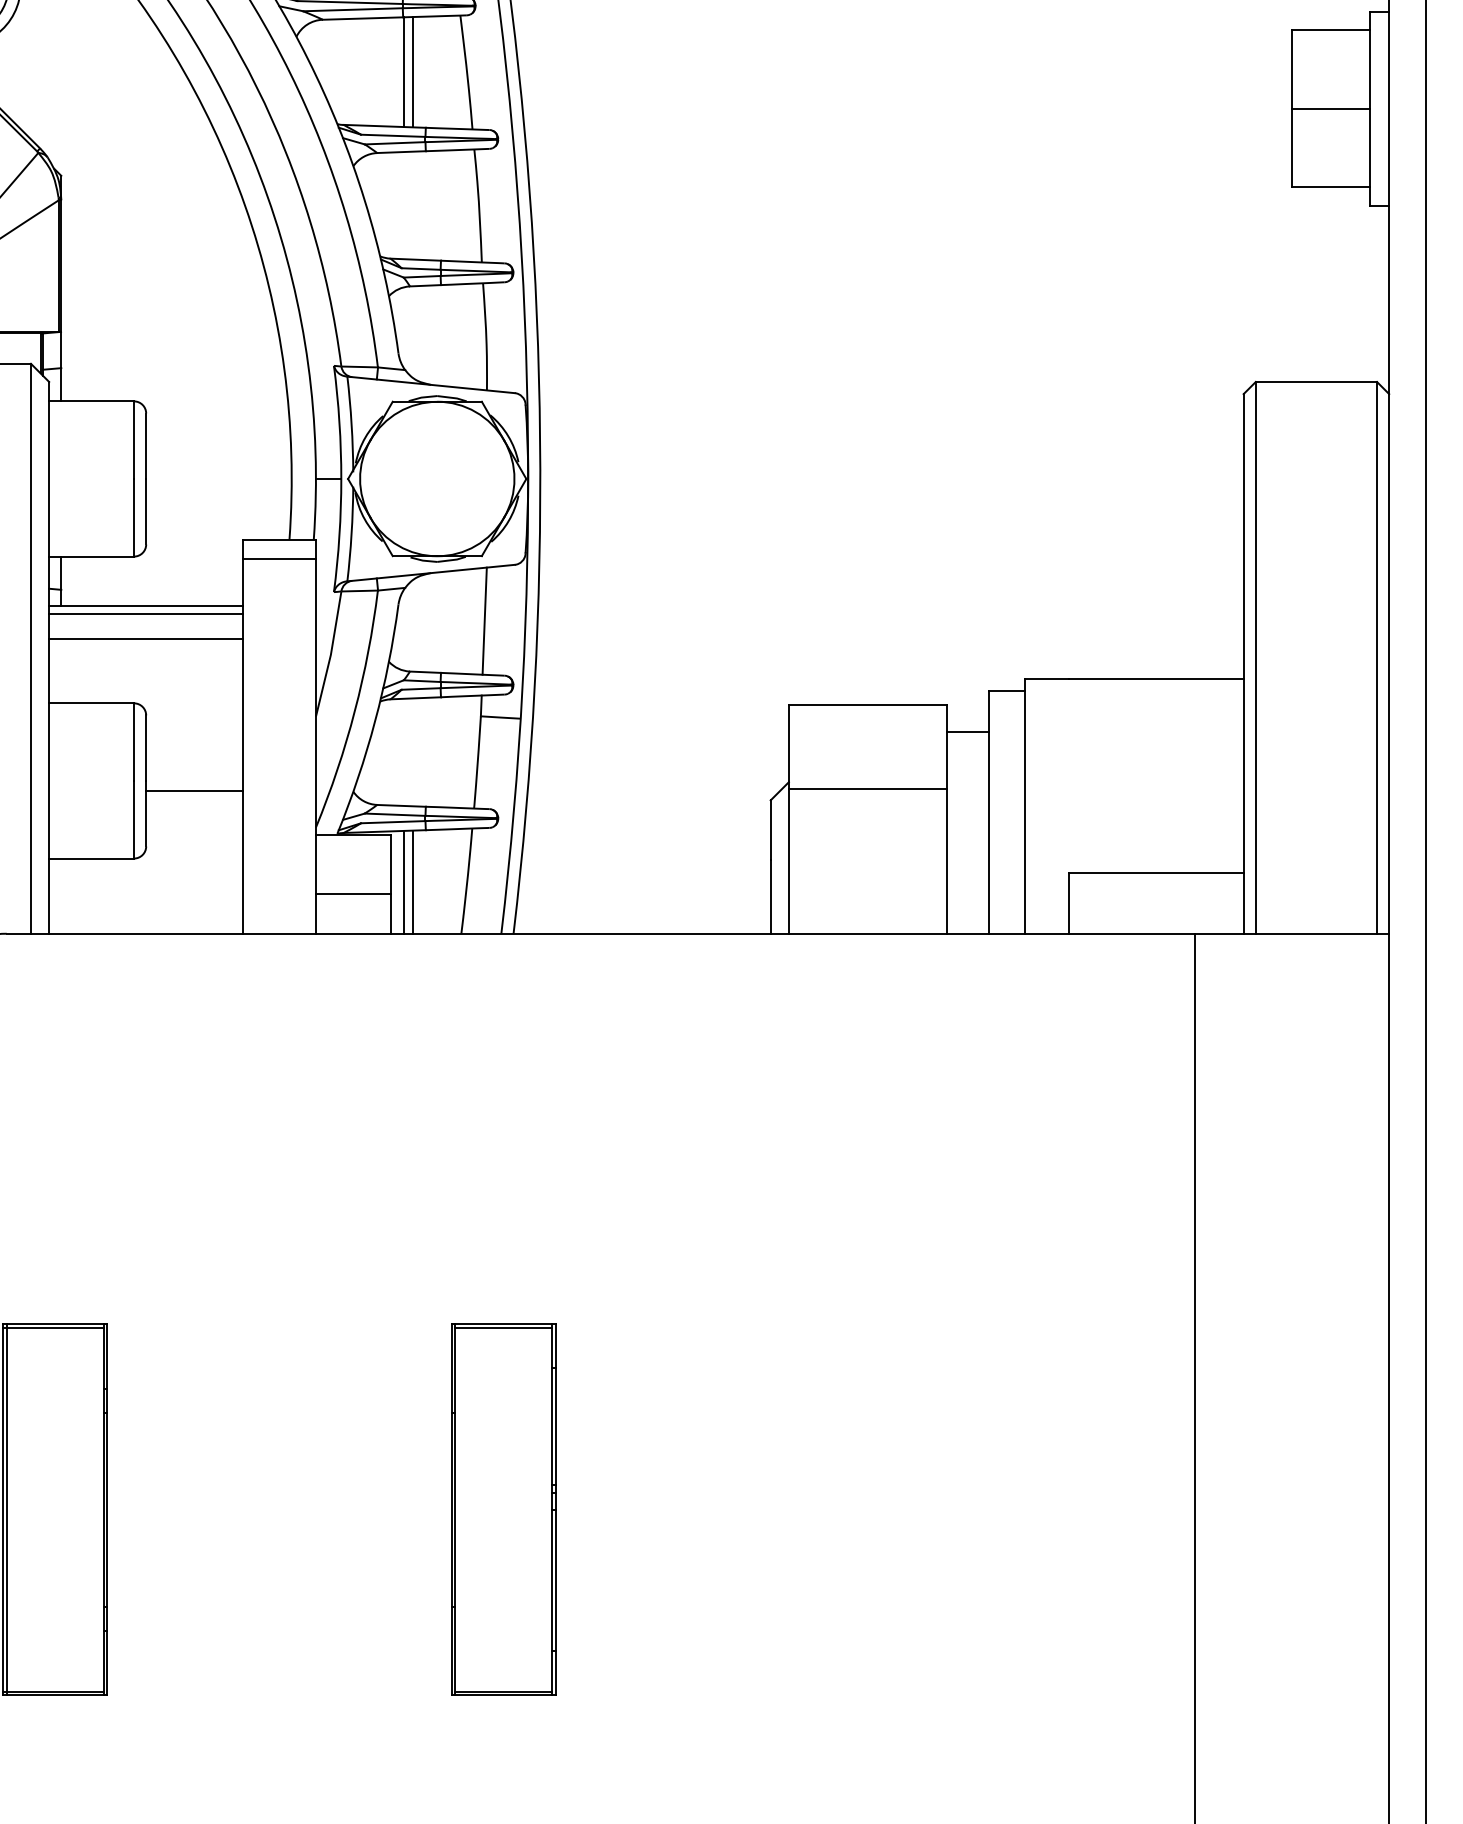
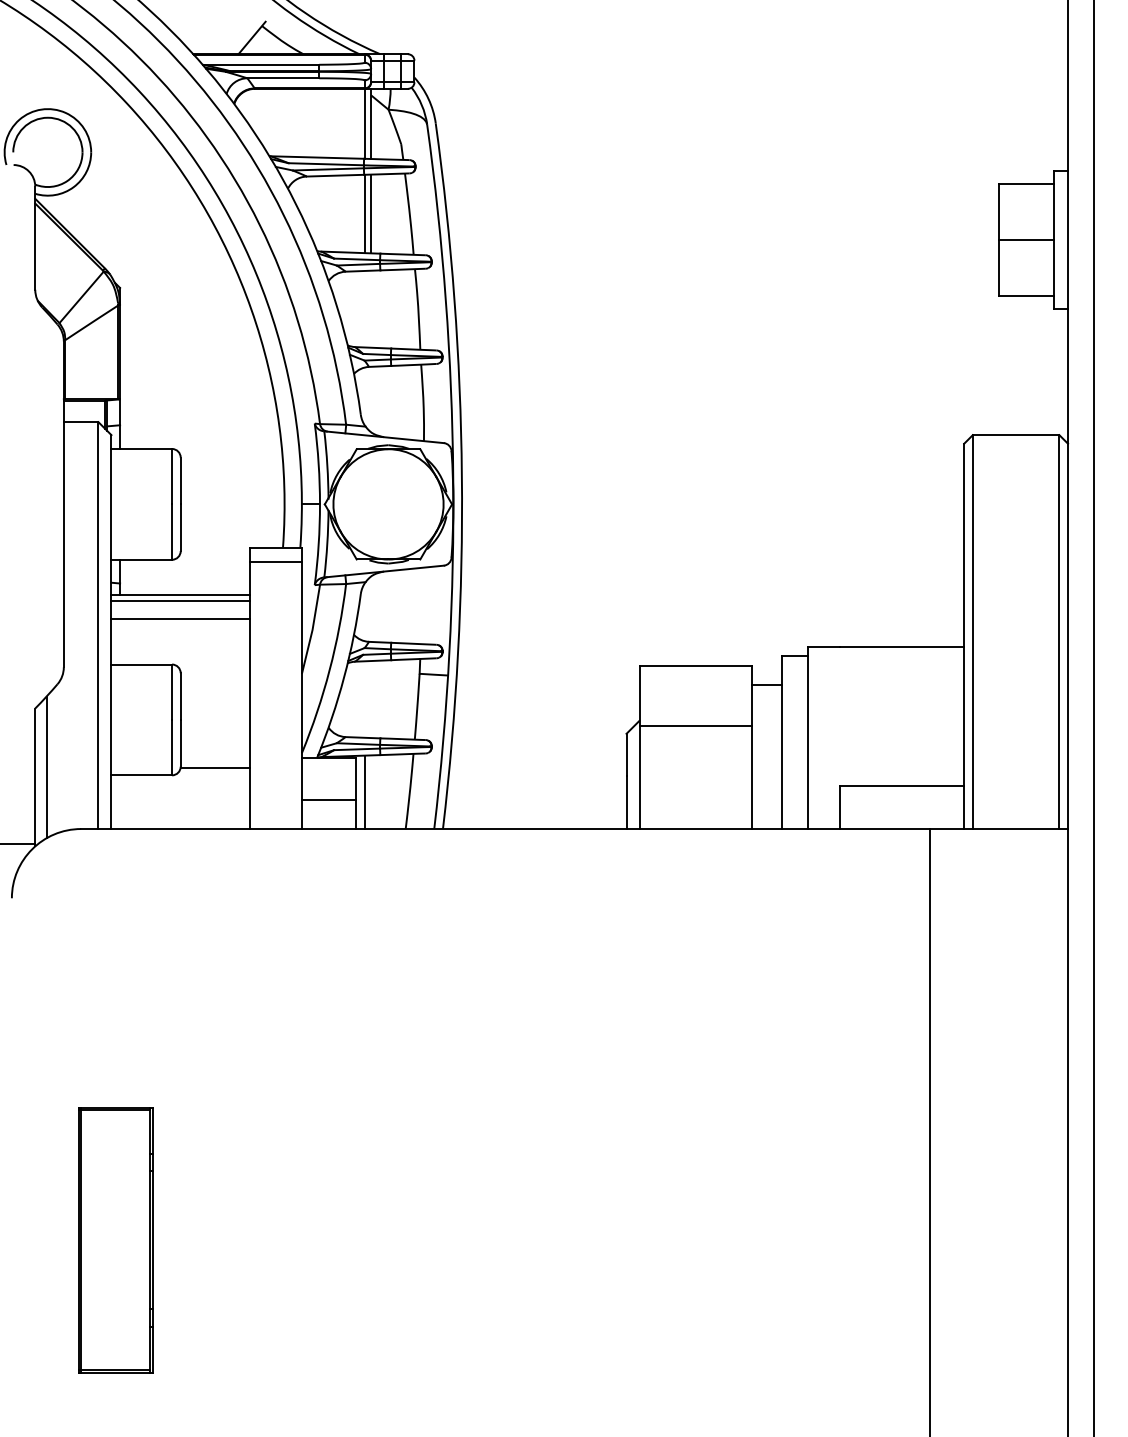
line: (483, 620) -> (421, 605), removed
line: (193, 791) -> (214, 768), moved
line: (413, 882) -> (371, 792), removed
part: (503, 1510) -> (435, 1240), removed

